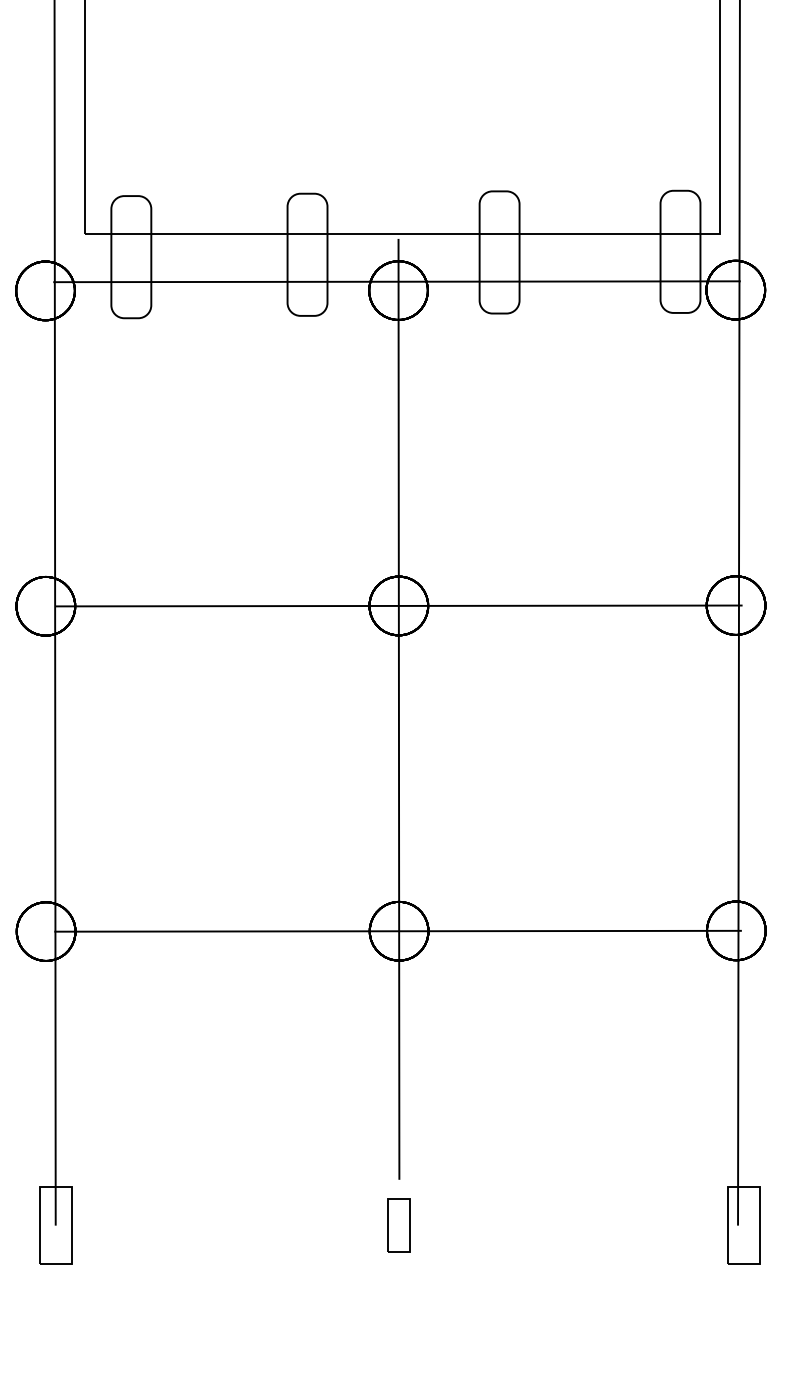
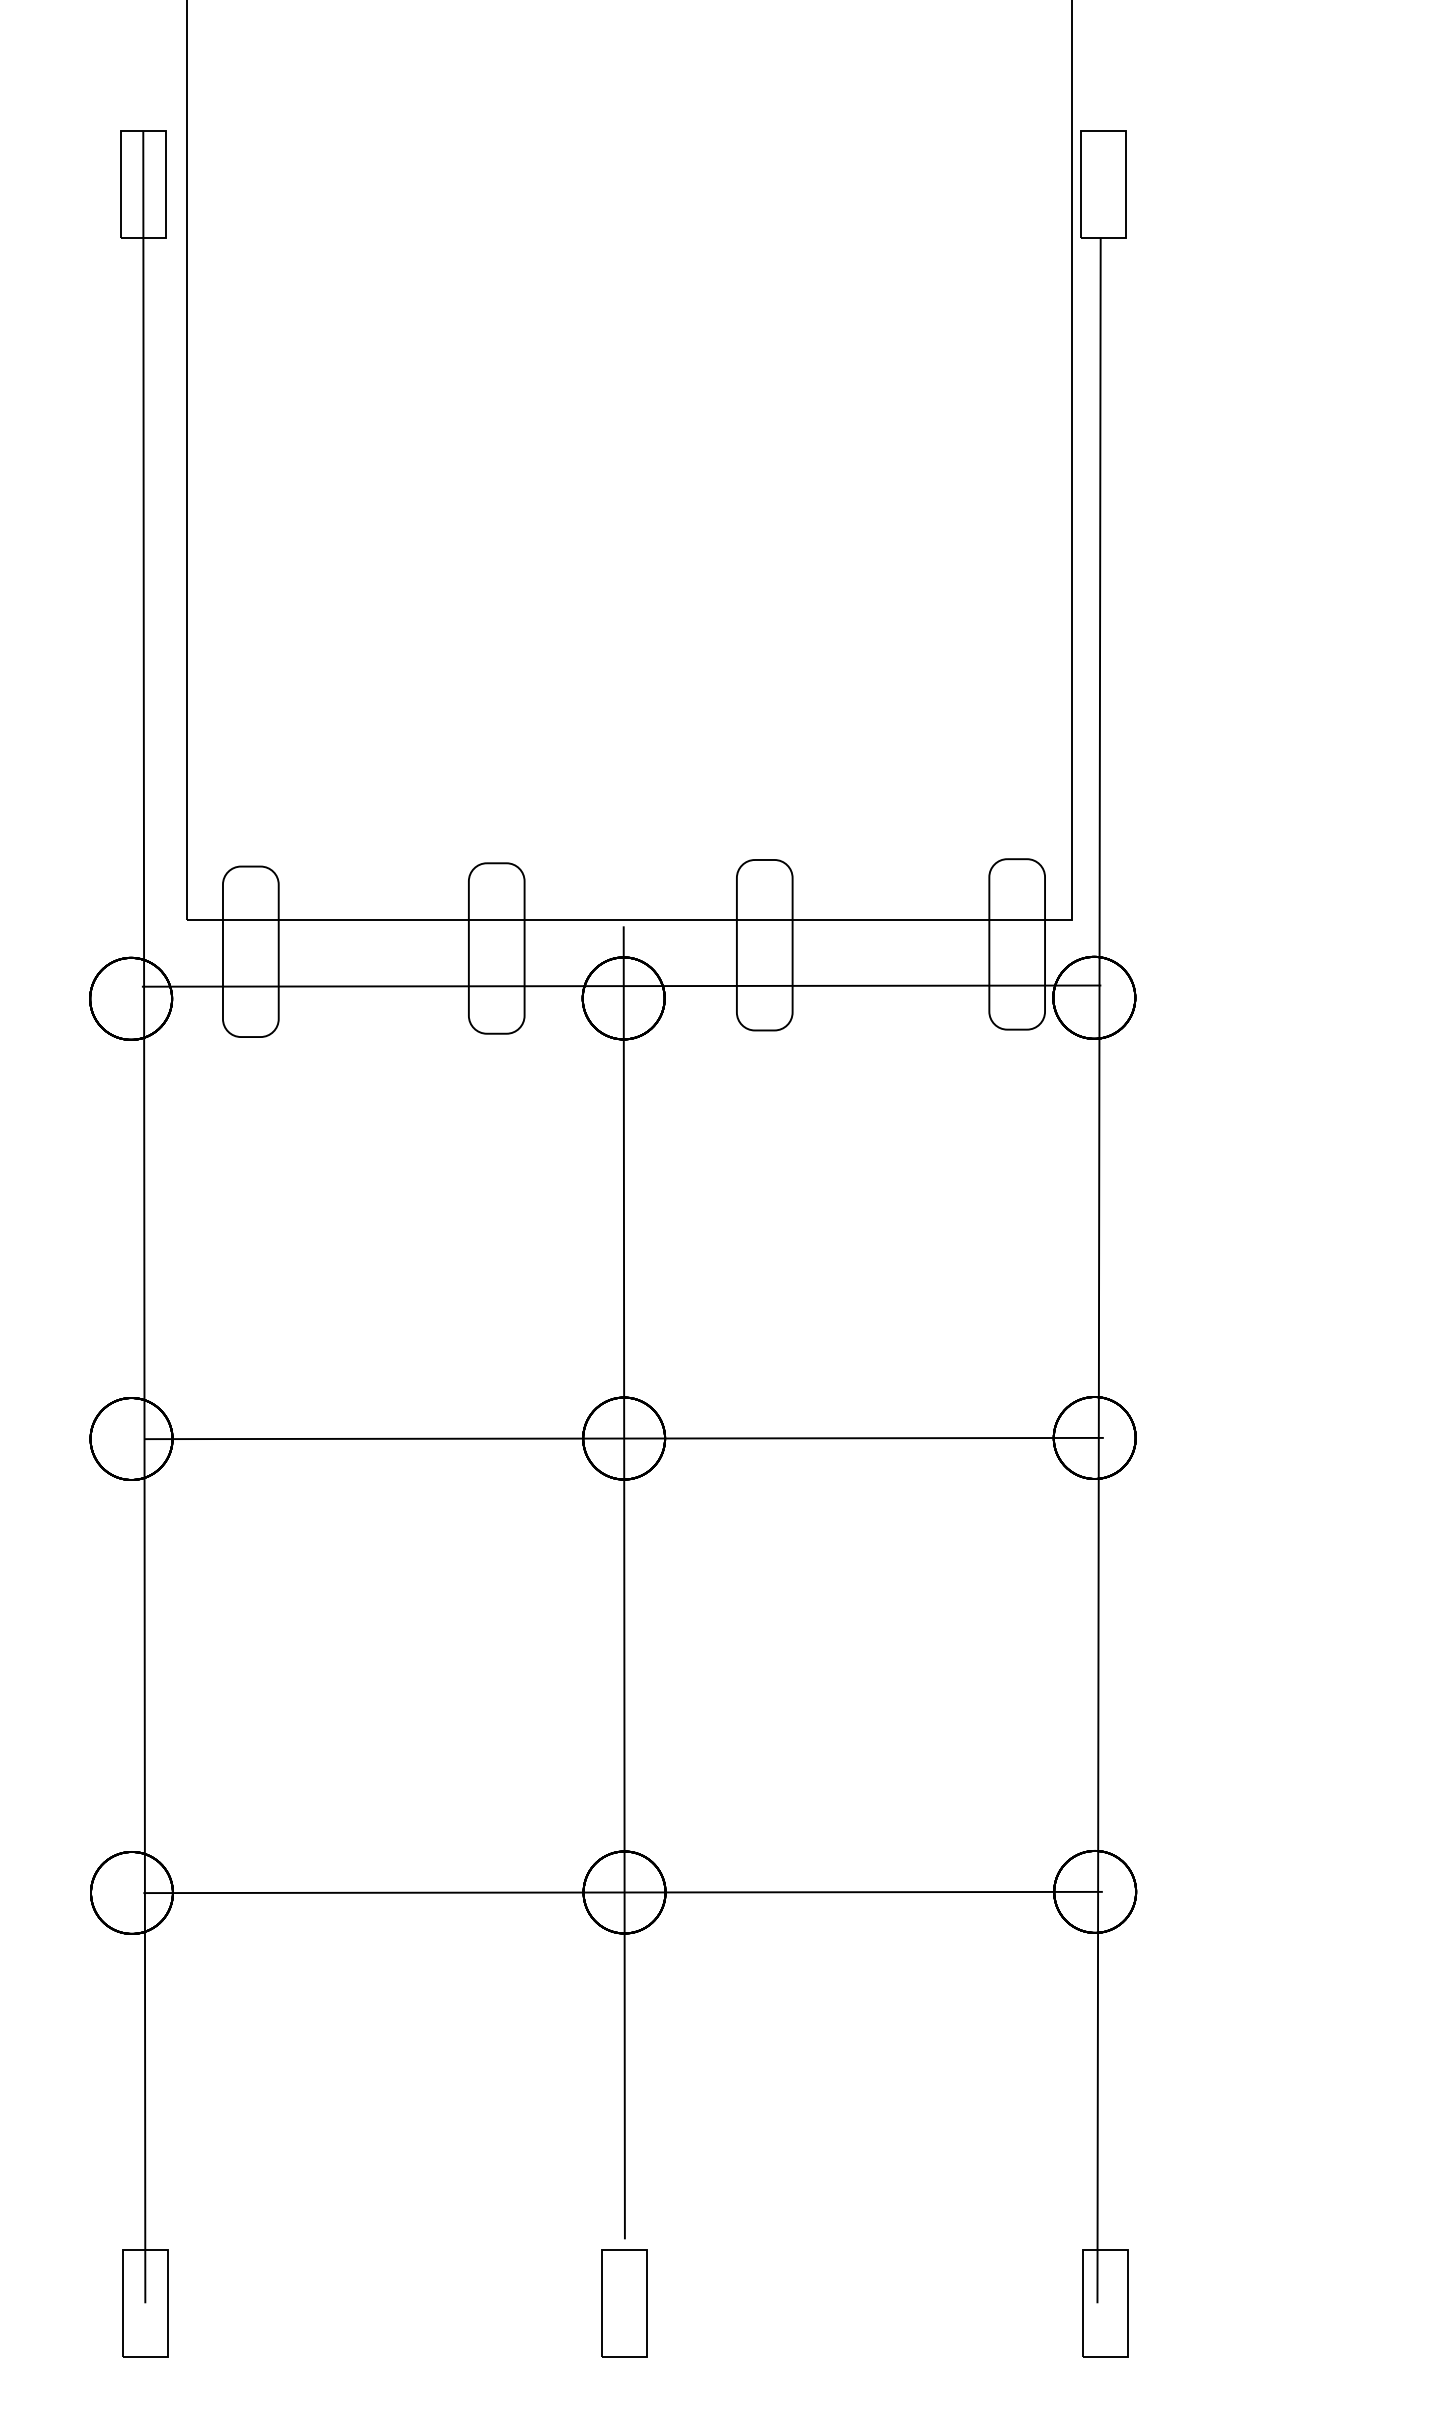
part: (399, 1225) -> (624, 2303), size x1.43

